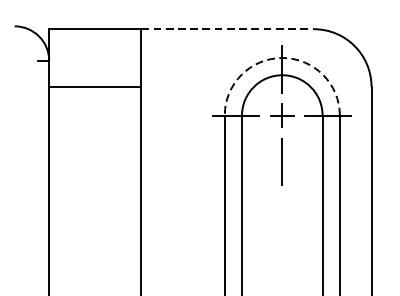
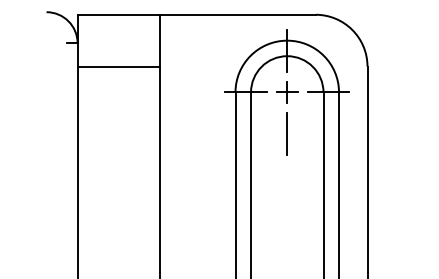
line: (228, 28) -> (238, 14), dashed -> solid
arc: (282, 57) -> (287, 40), dashed -> solid

